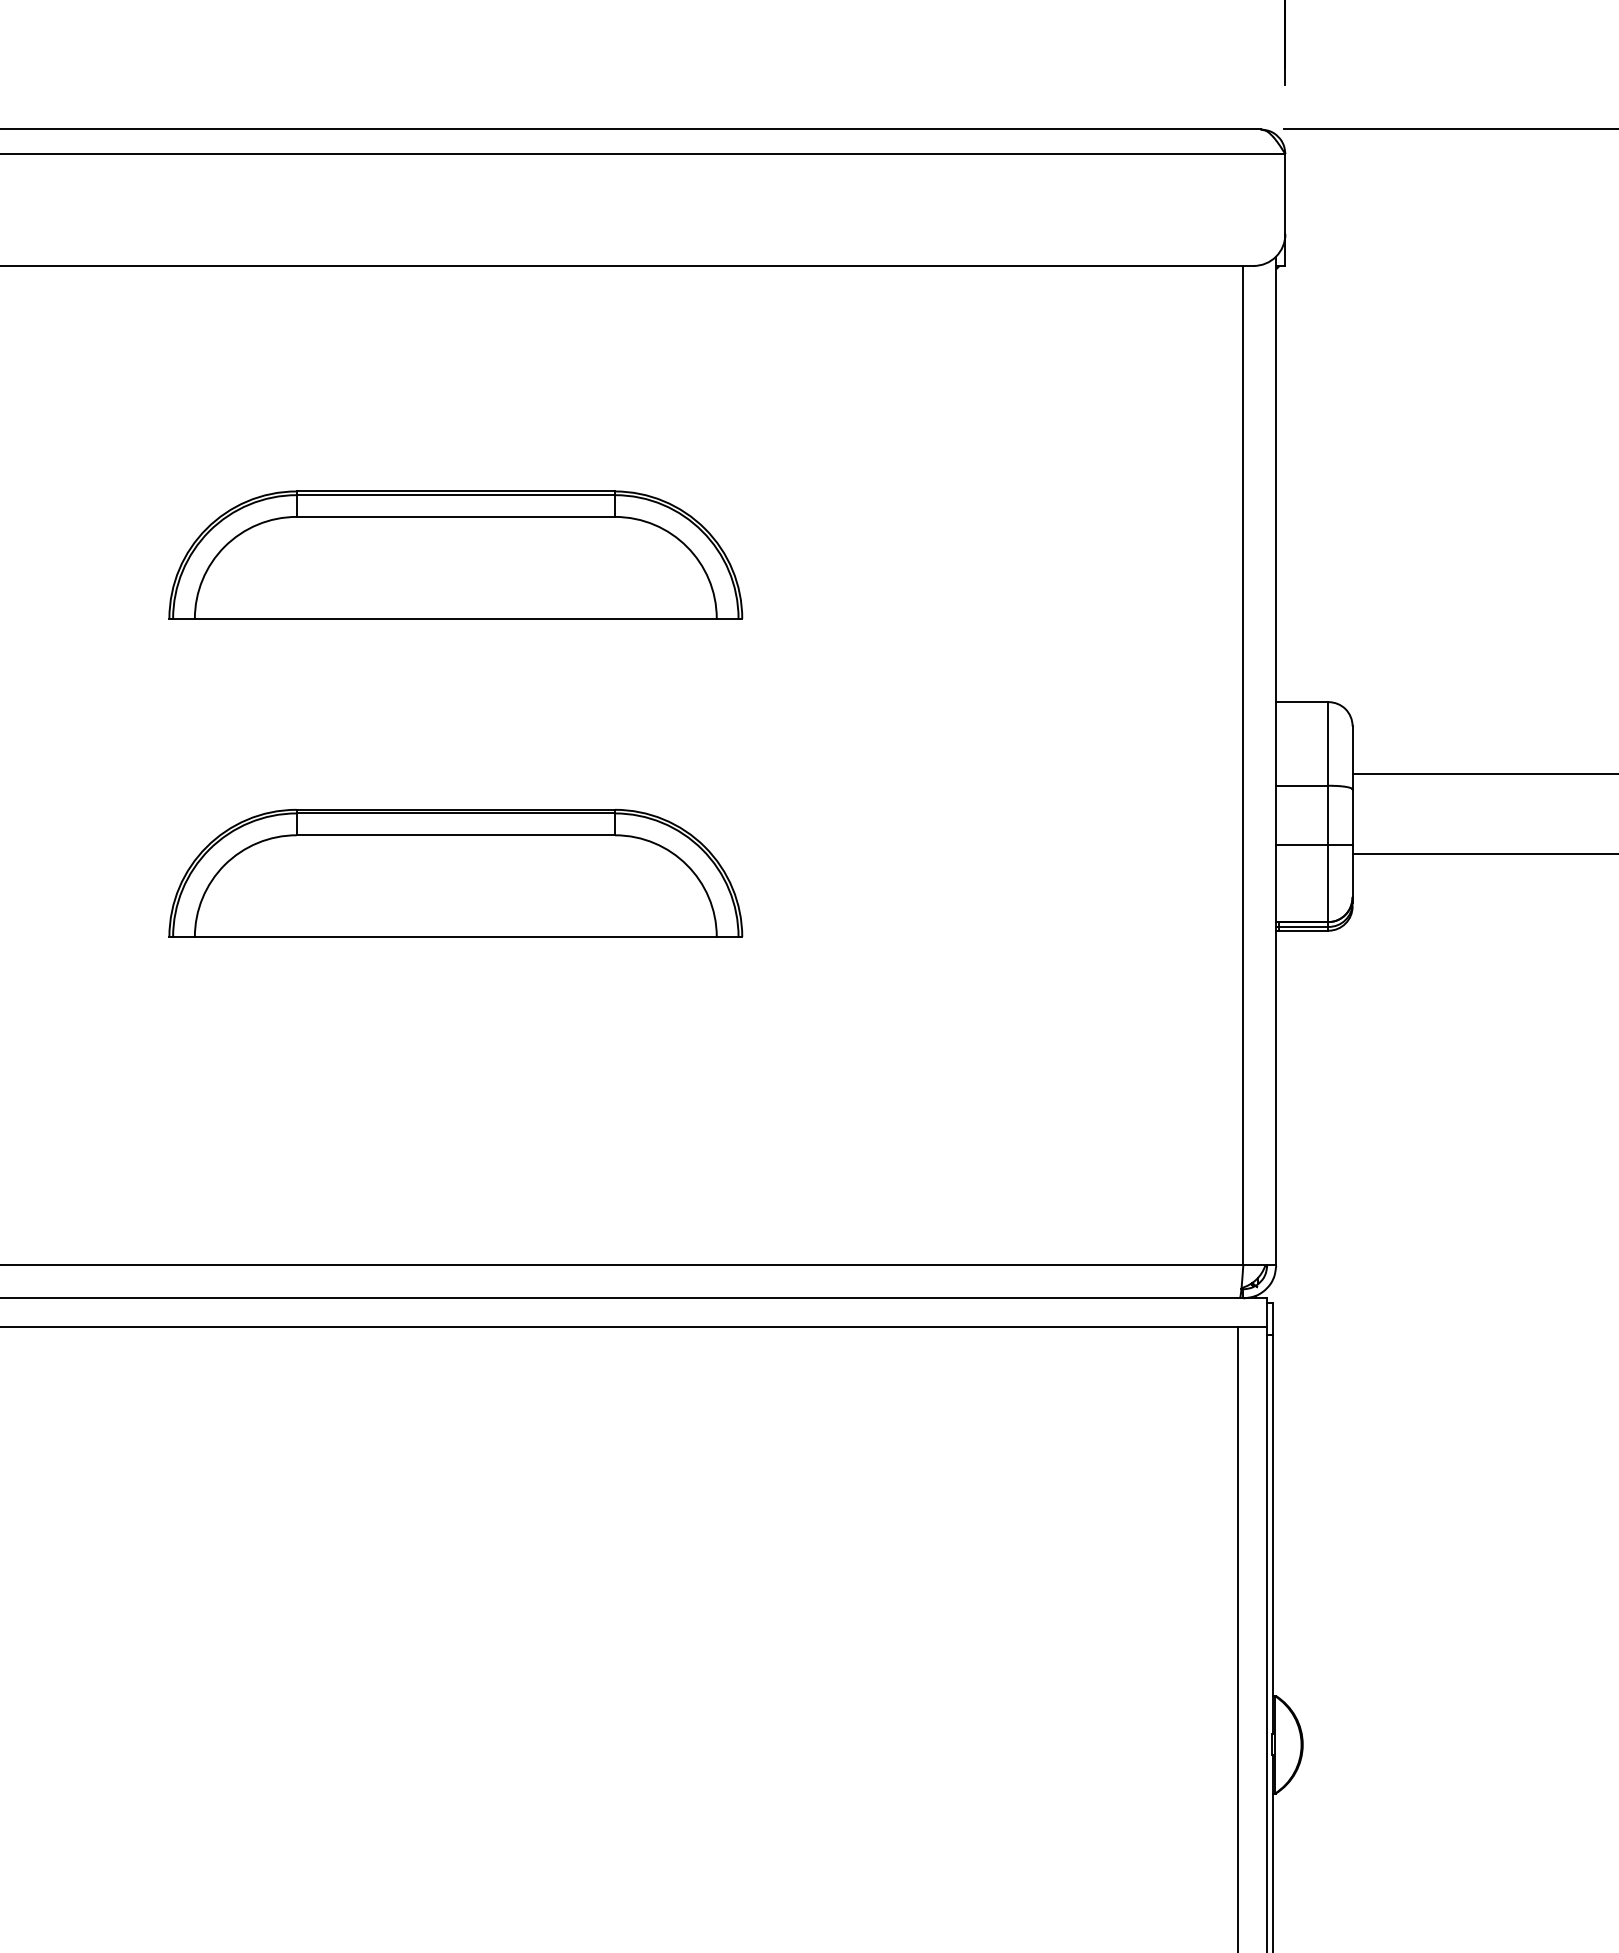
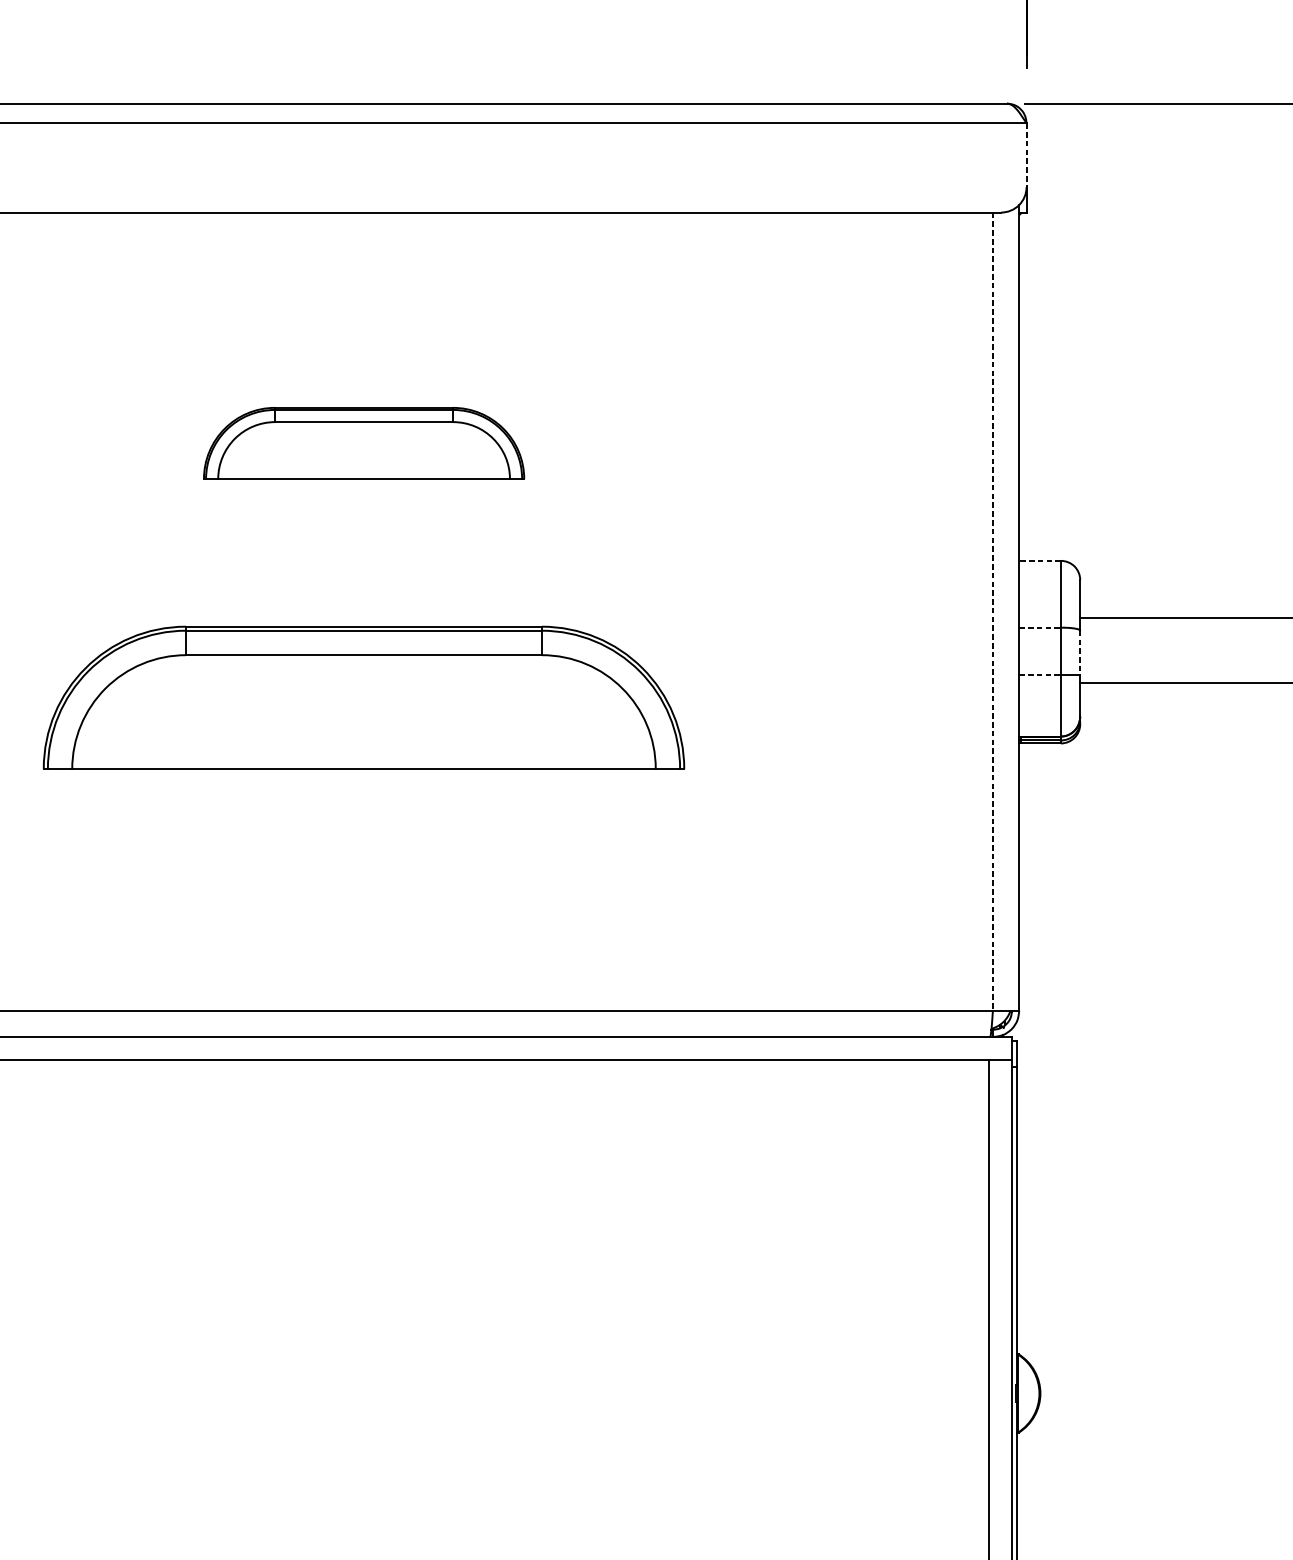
line: (1285, 194) -> (1026, 155), solid -> dashed
part: (455, 554) -> (363, 442), size x0.7
line: (1301, 702) -> (1039, 561), solid -> dashed
line: (1243, 765) -> (993, 611), solid -> dashed
line: (1302, 785) -> (1040, 627), solid -> dashed
line: (1352, 817) -> (1080, 653), solid -> dashed
line: (1302, 845) -> (1040, 675), solid -> dashed
part: (455, 872) -> (363, 696), size x1.4

